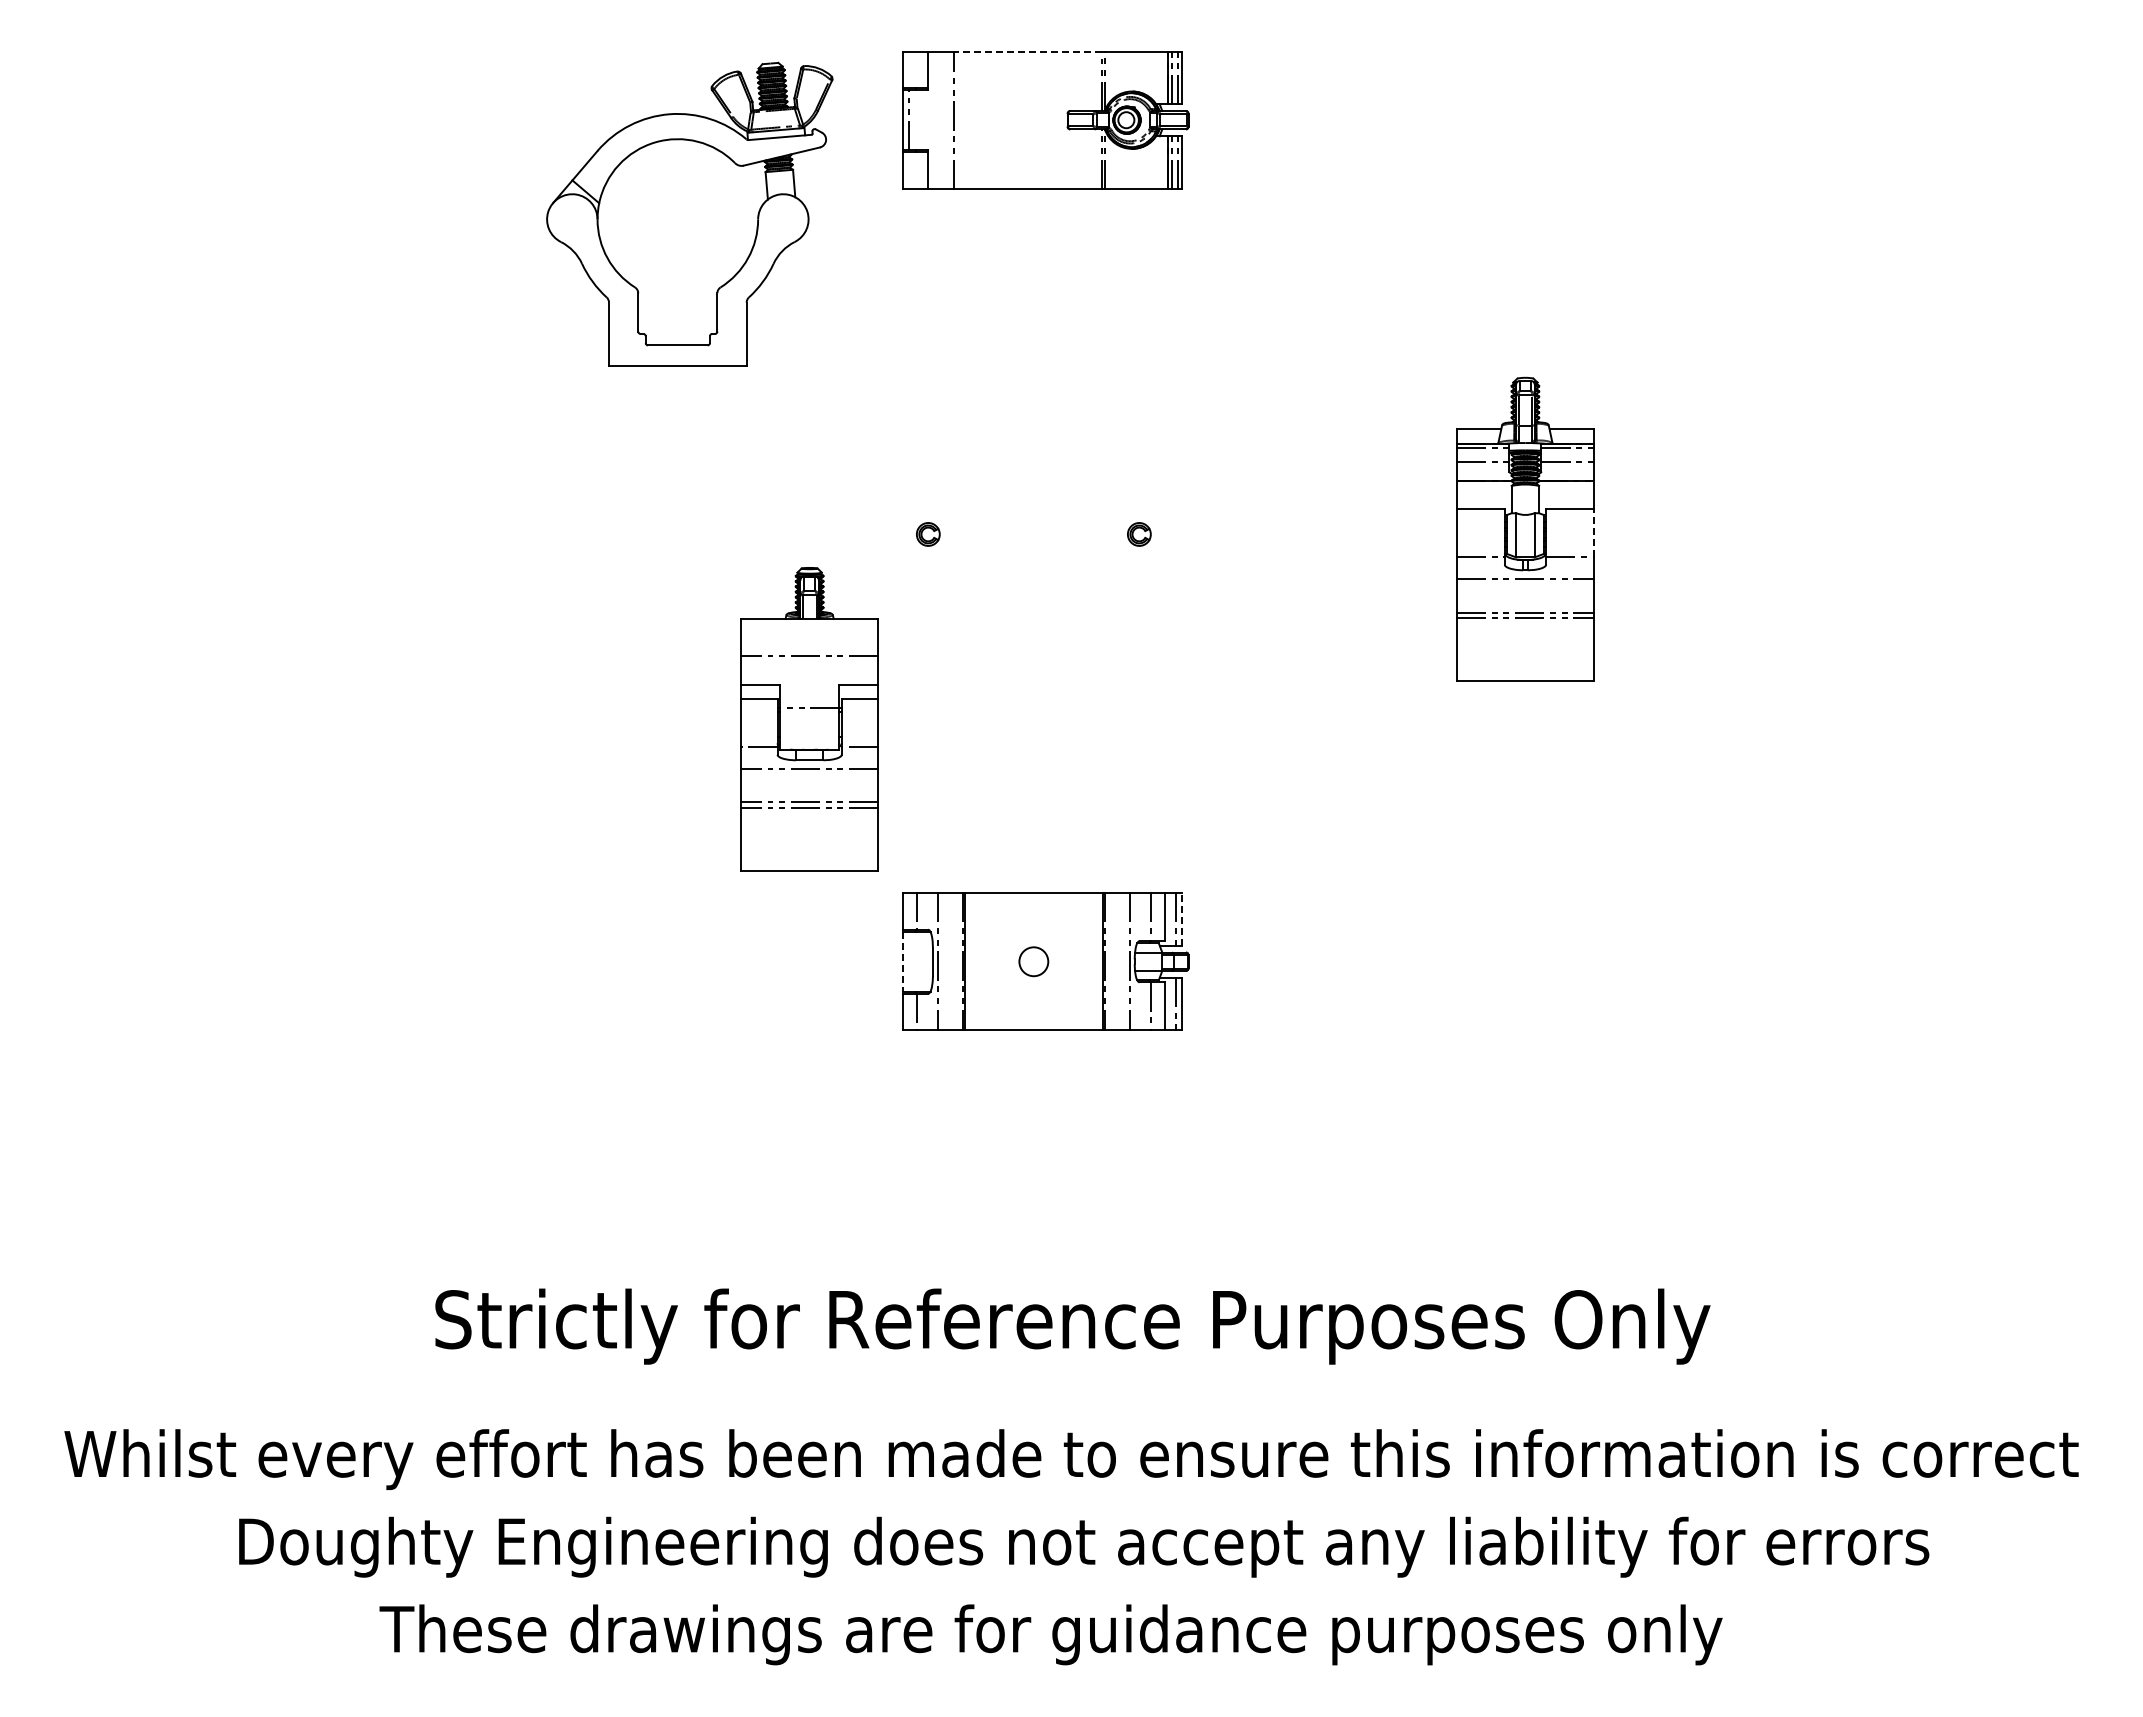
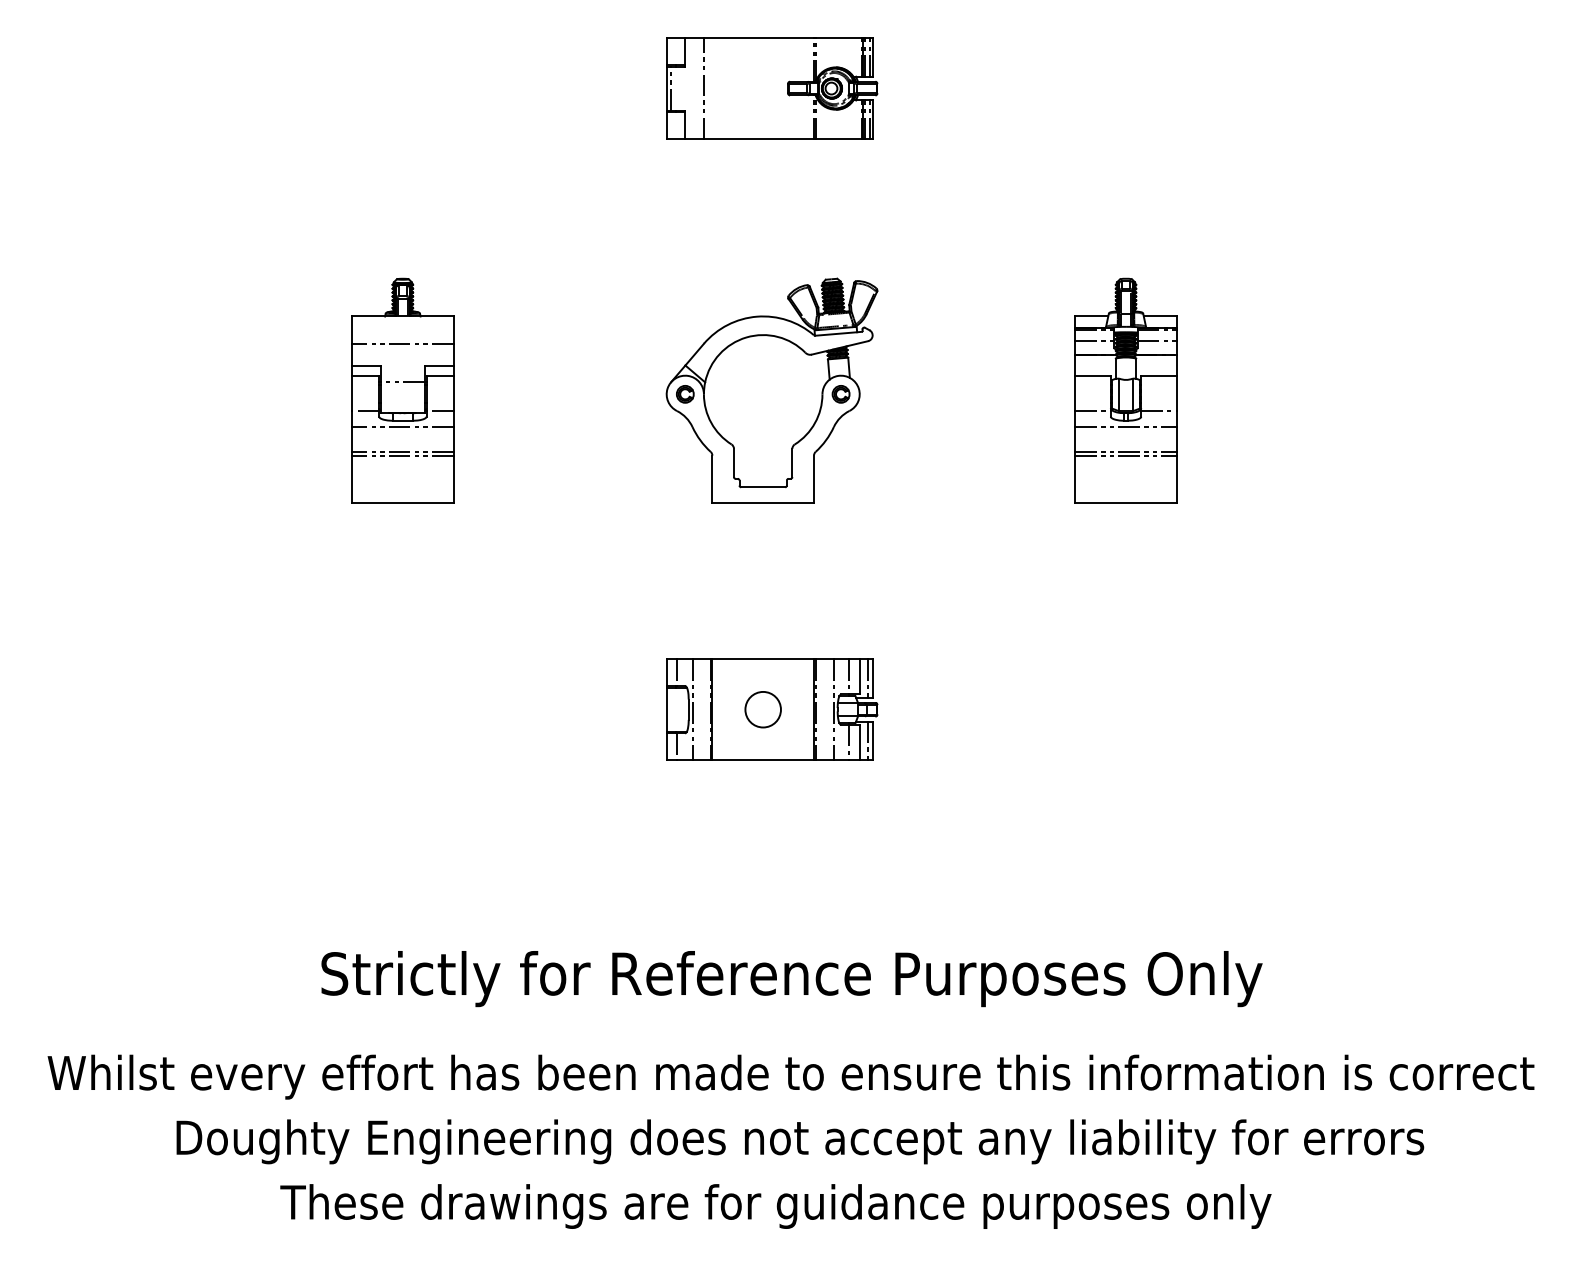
line: (1027, 51) -> (758, 37), dashed -> solid
part: (689, 213) -> (771, 389), moved
line: (1594, 533) -> (1177, 393), dashed -> solid
part: (809, 719) -> (402, 390), moved
line: (1182, 918) -> (872, 677), dashed -> solid
line: (903, 961) -> (666, 709), dashed -> solid
circle: (1033, 961) -> (762, 709), size x1.67

